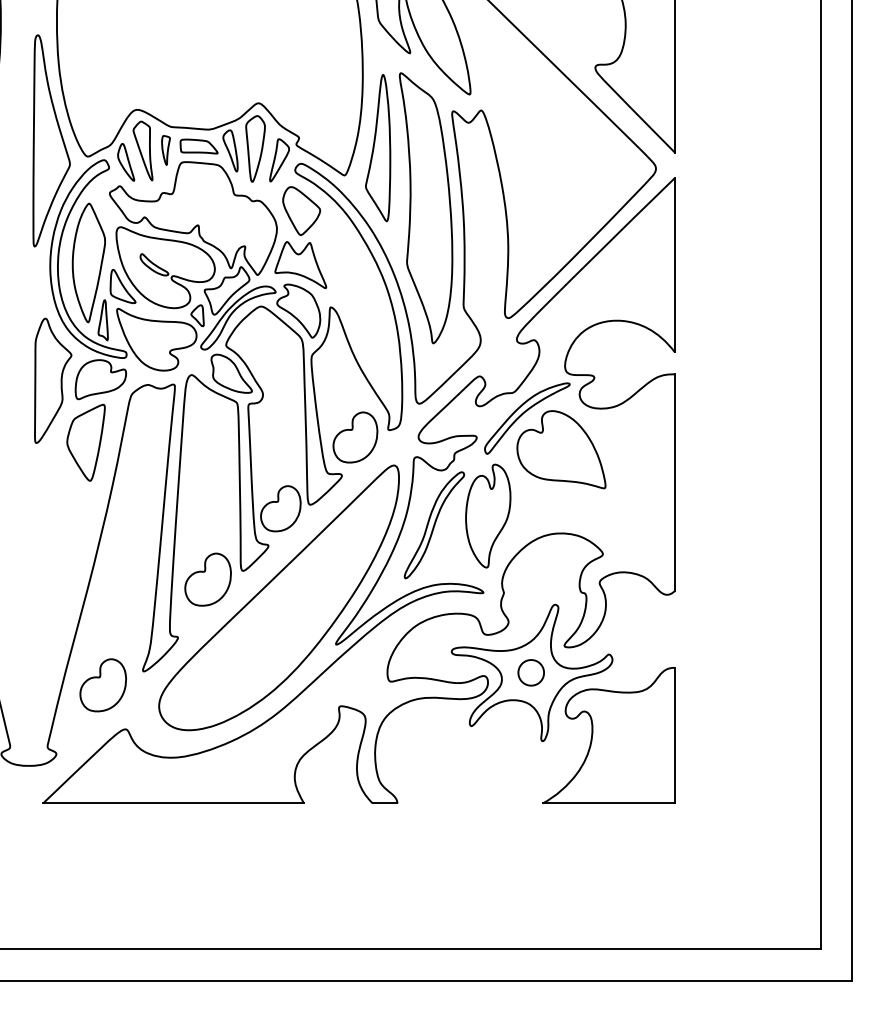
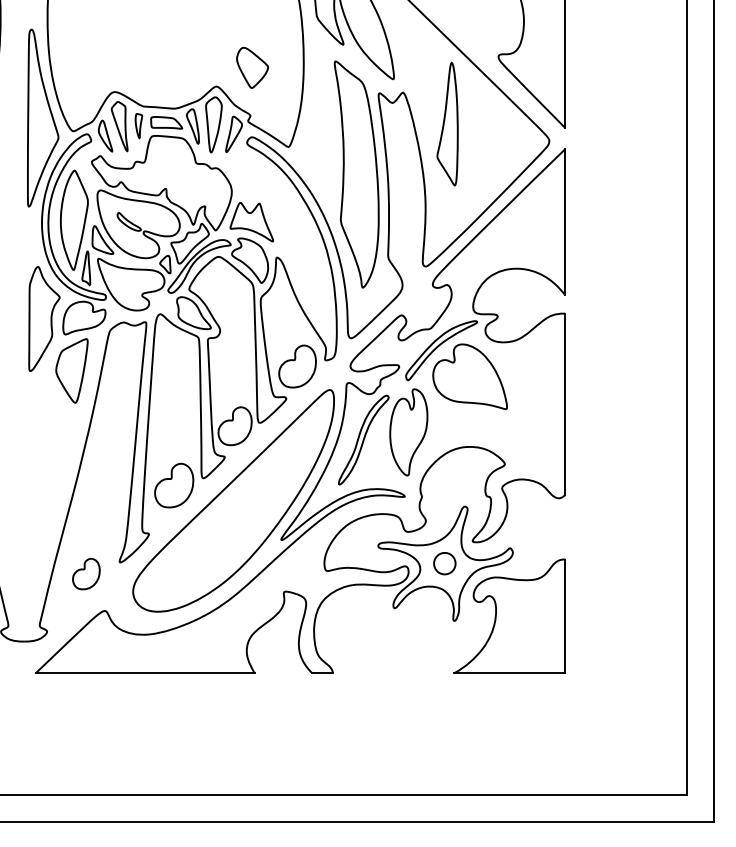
part: (378, 147) -> (447, 123), moved
part: (301, 210) -> (252, 67), moved
part: (103, 684) -> (86, 573), size x0.7

